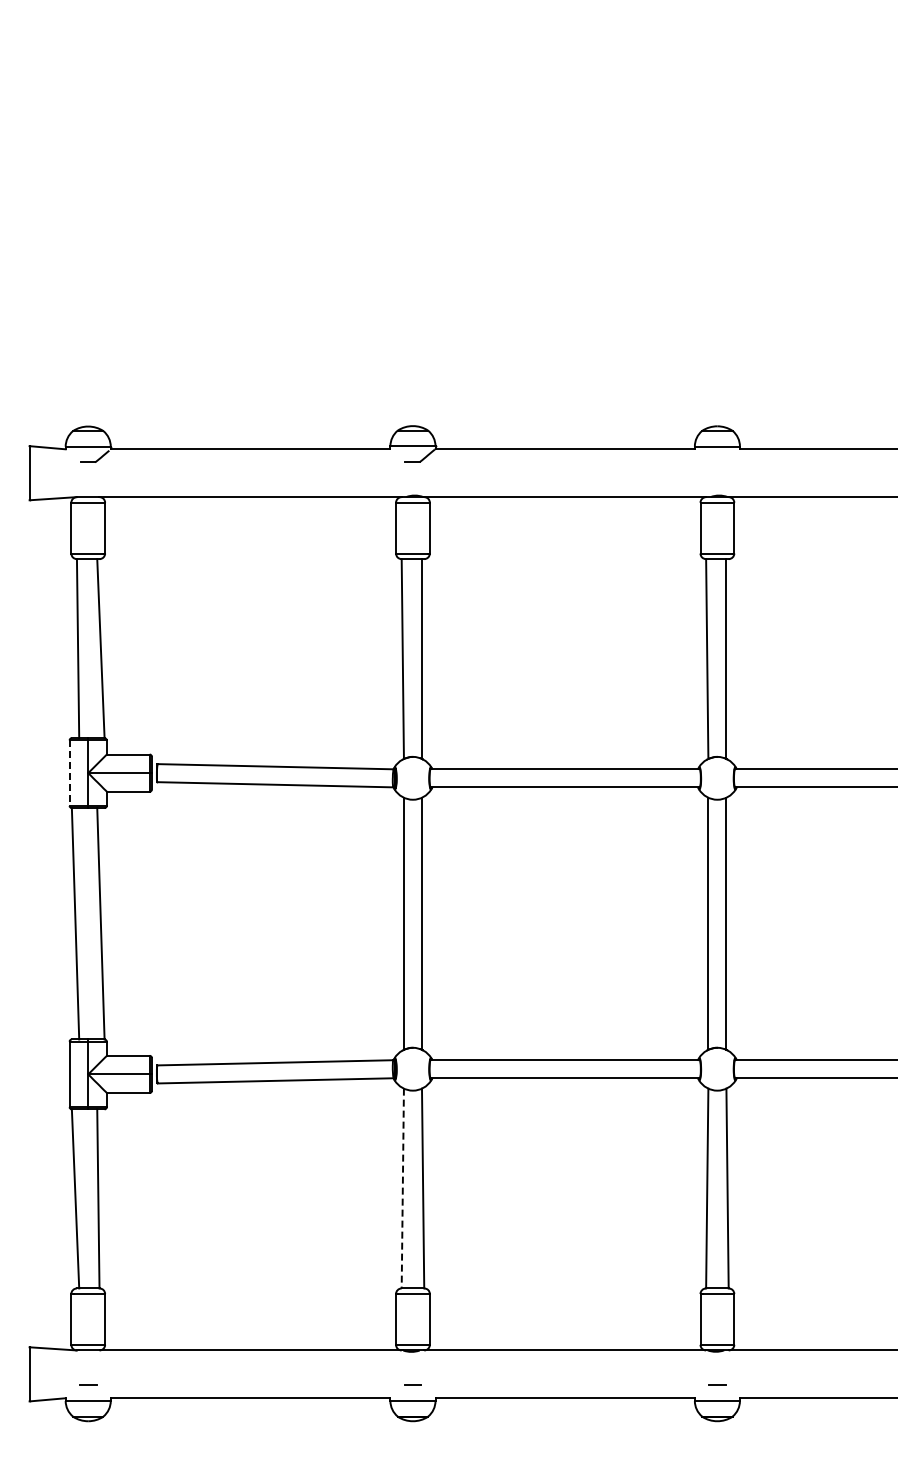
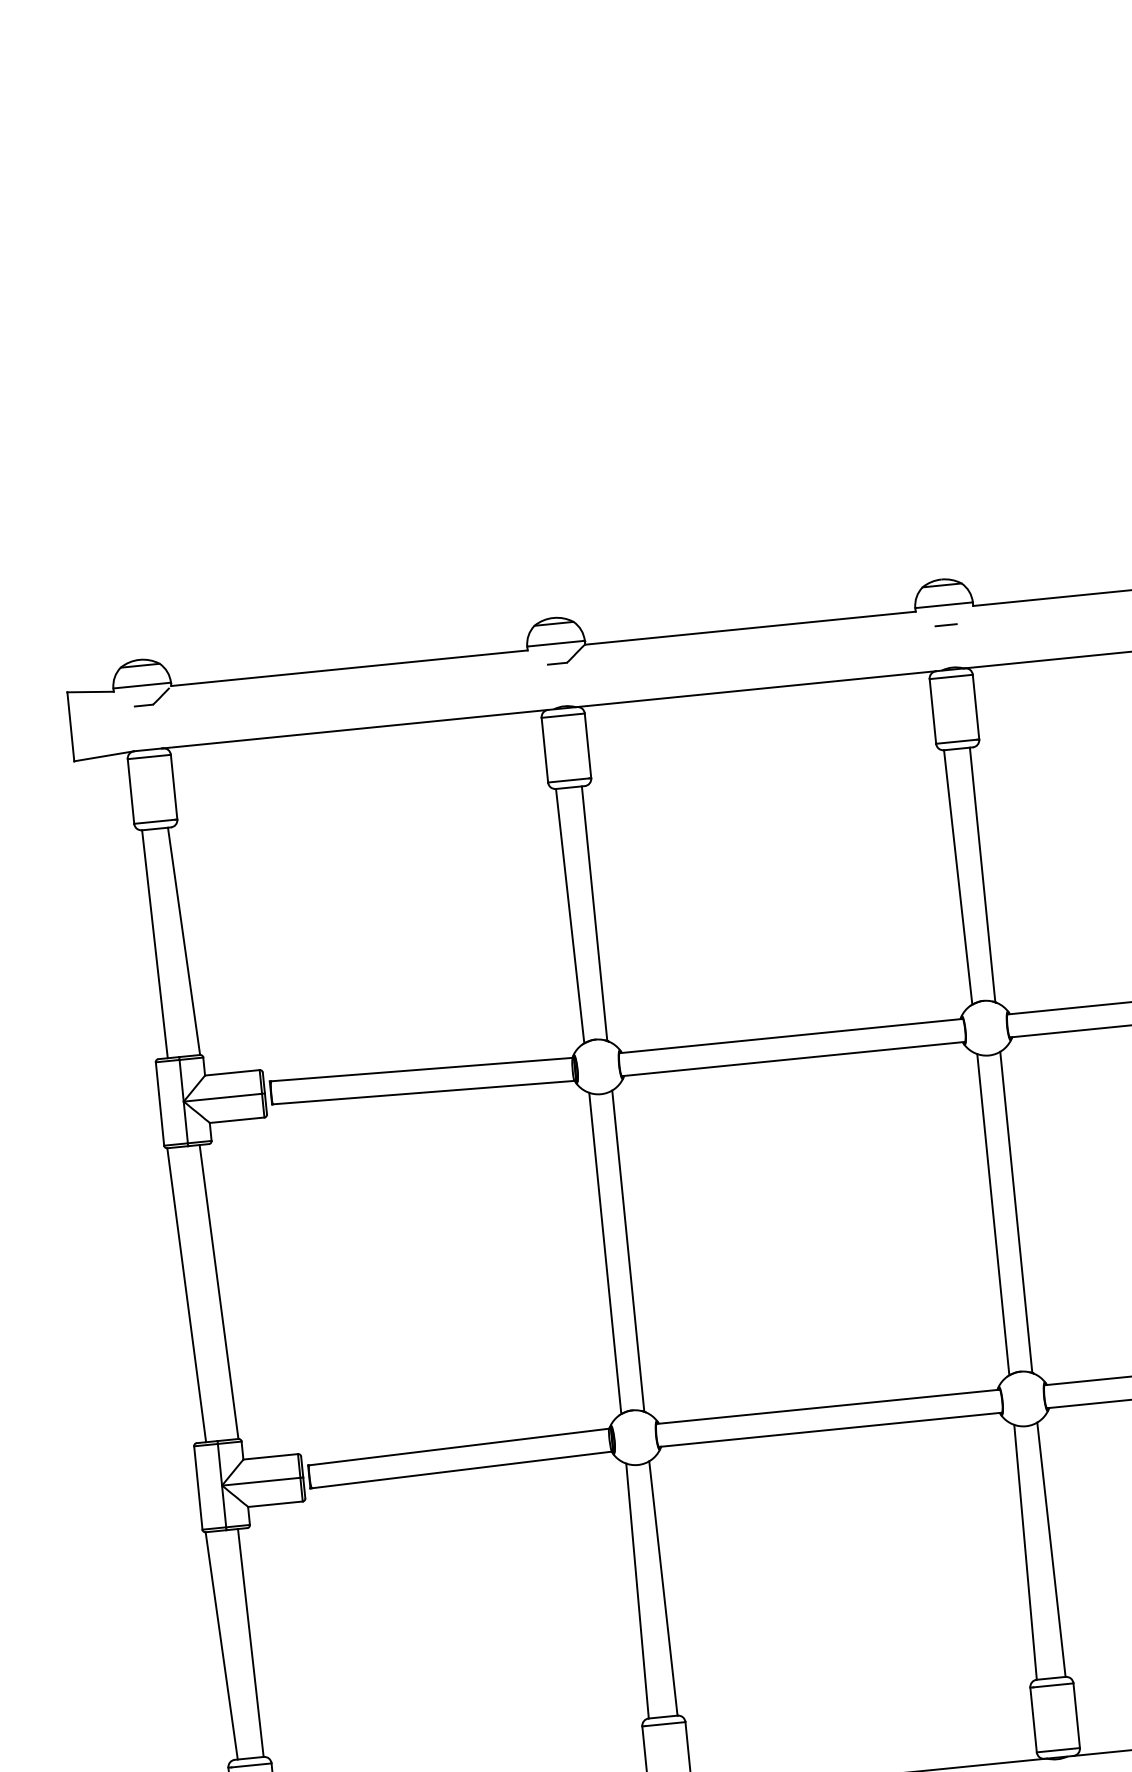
line: (717, 461) -> (946, 624), added
line: (69, 773) -> (159, 1104), dashed -> solid
line: (402, 1188) -> (637, 1591), dashed -> solid

